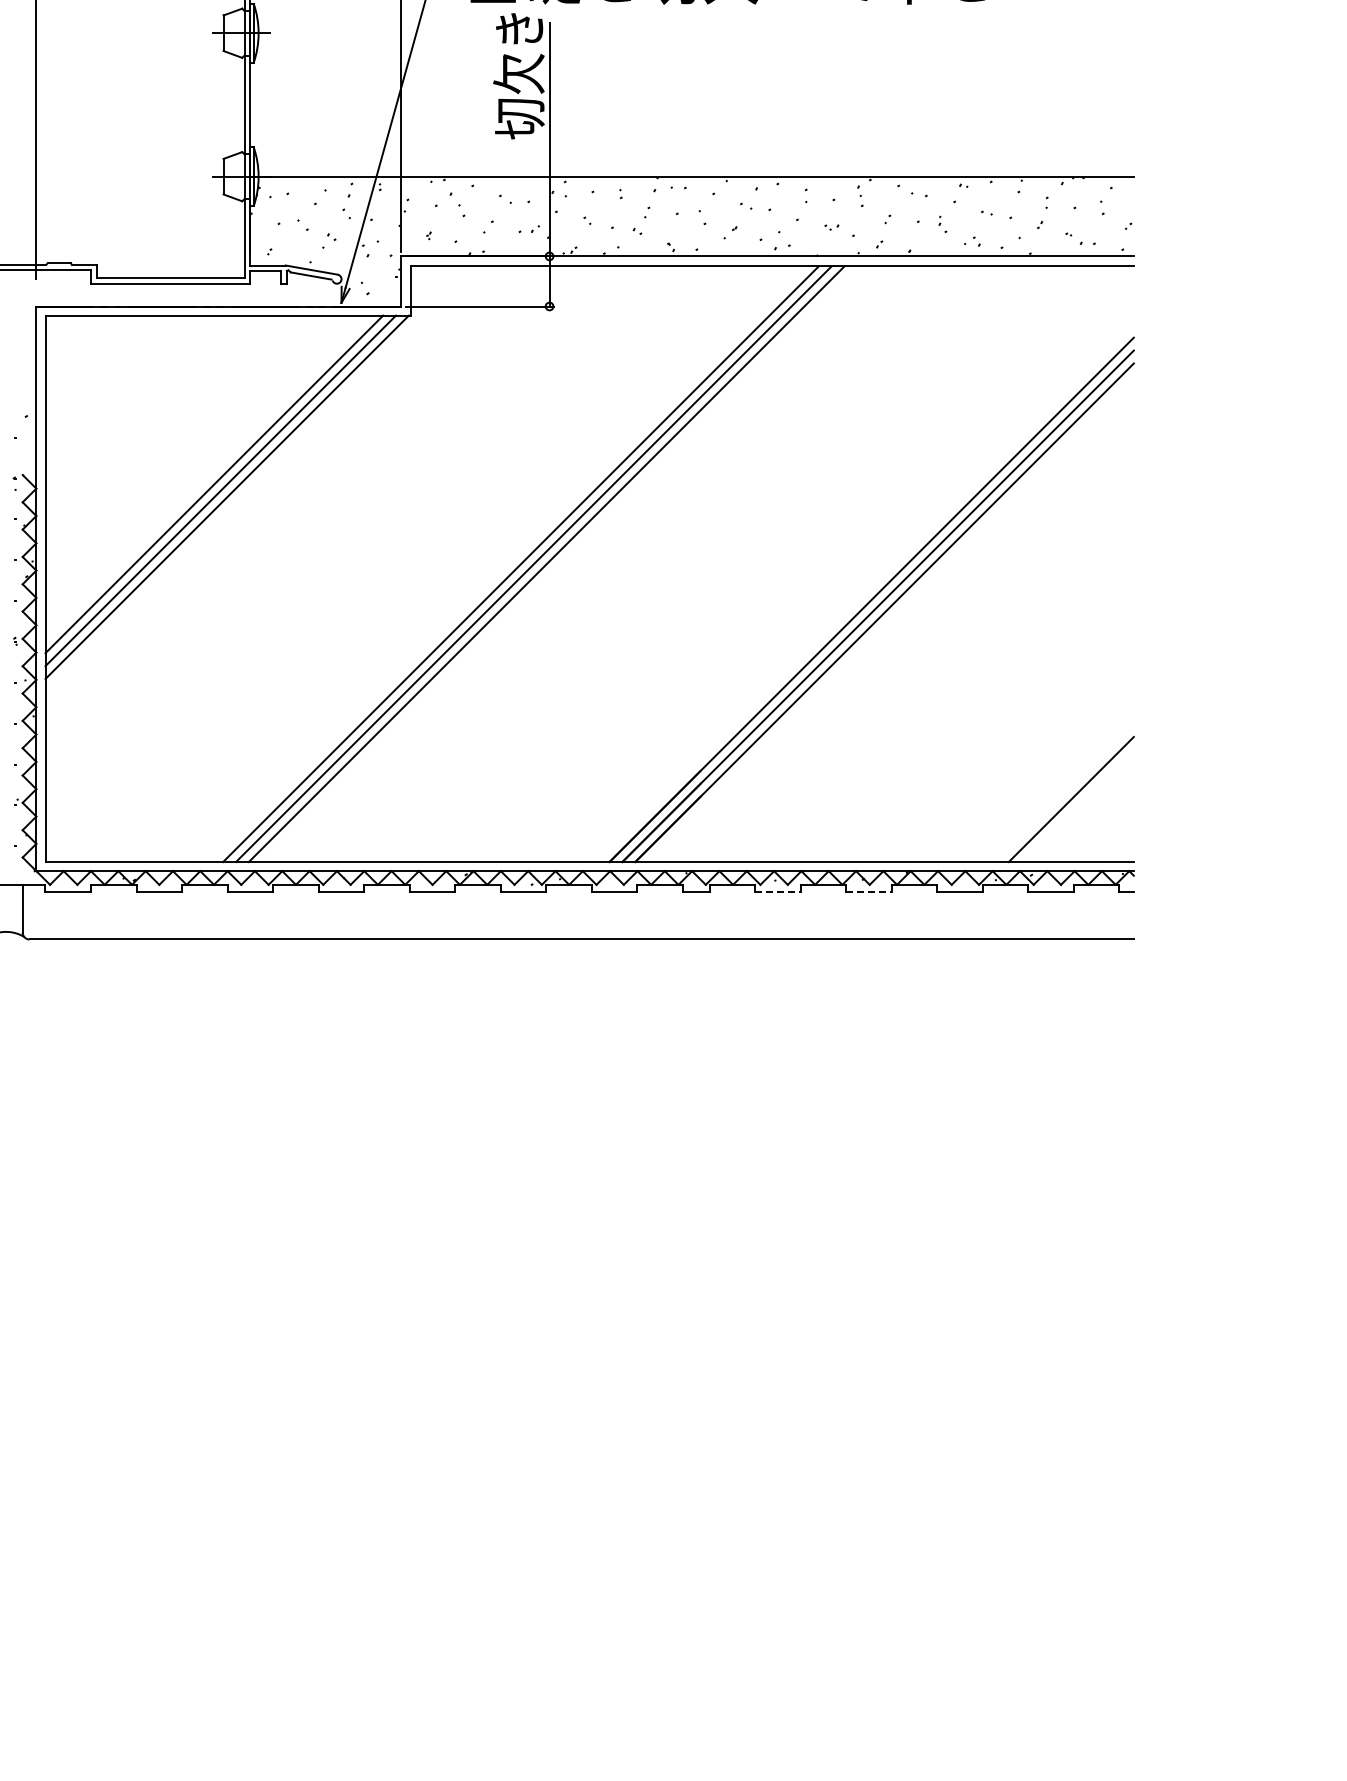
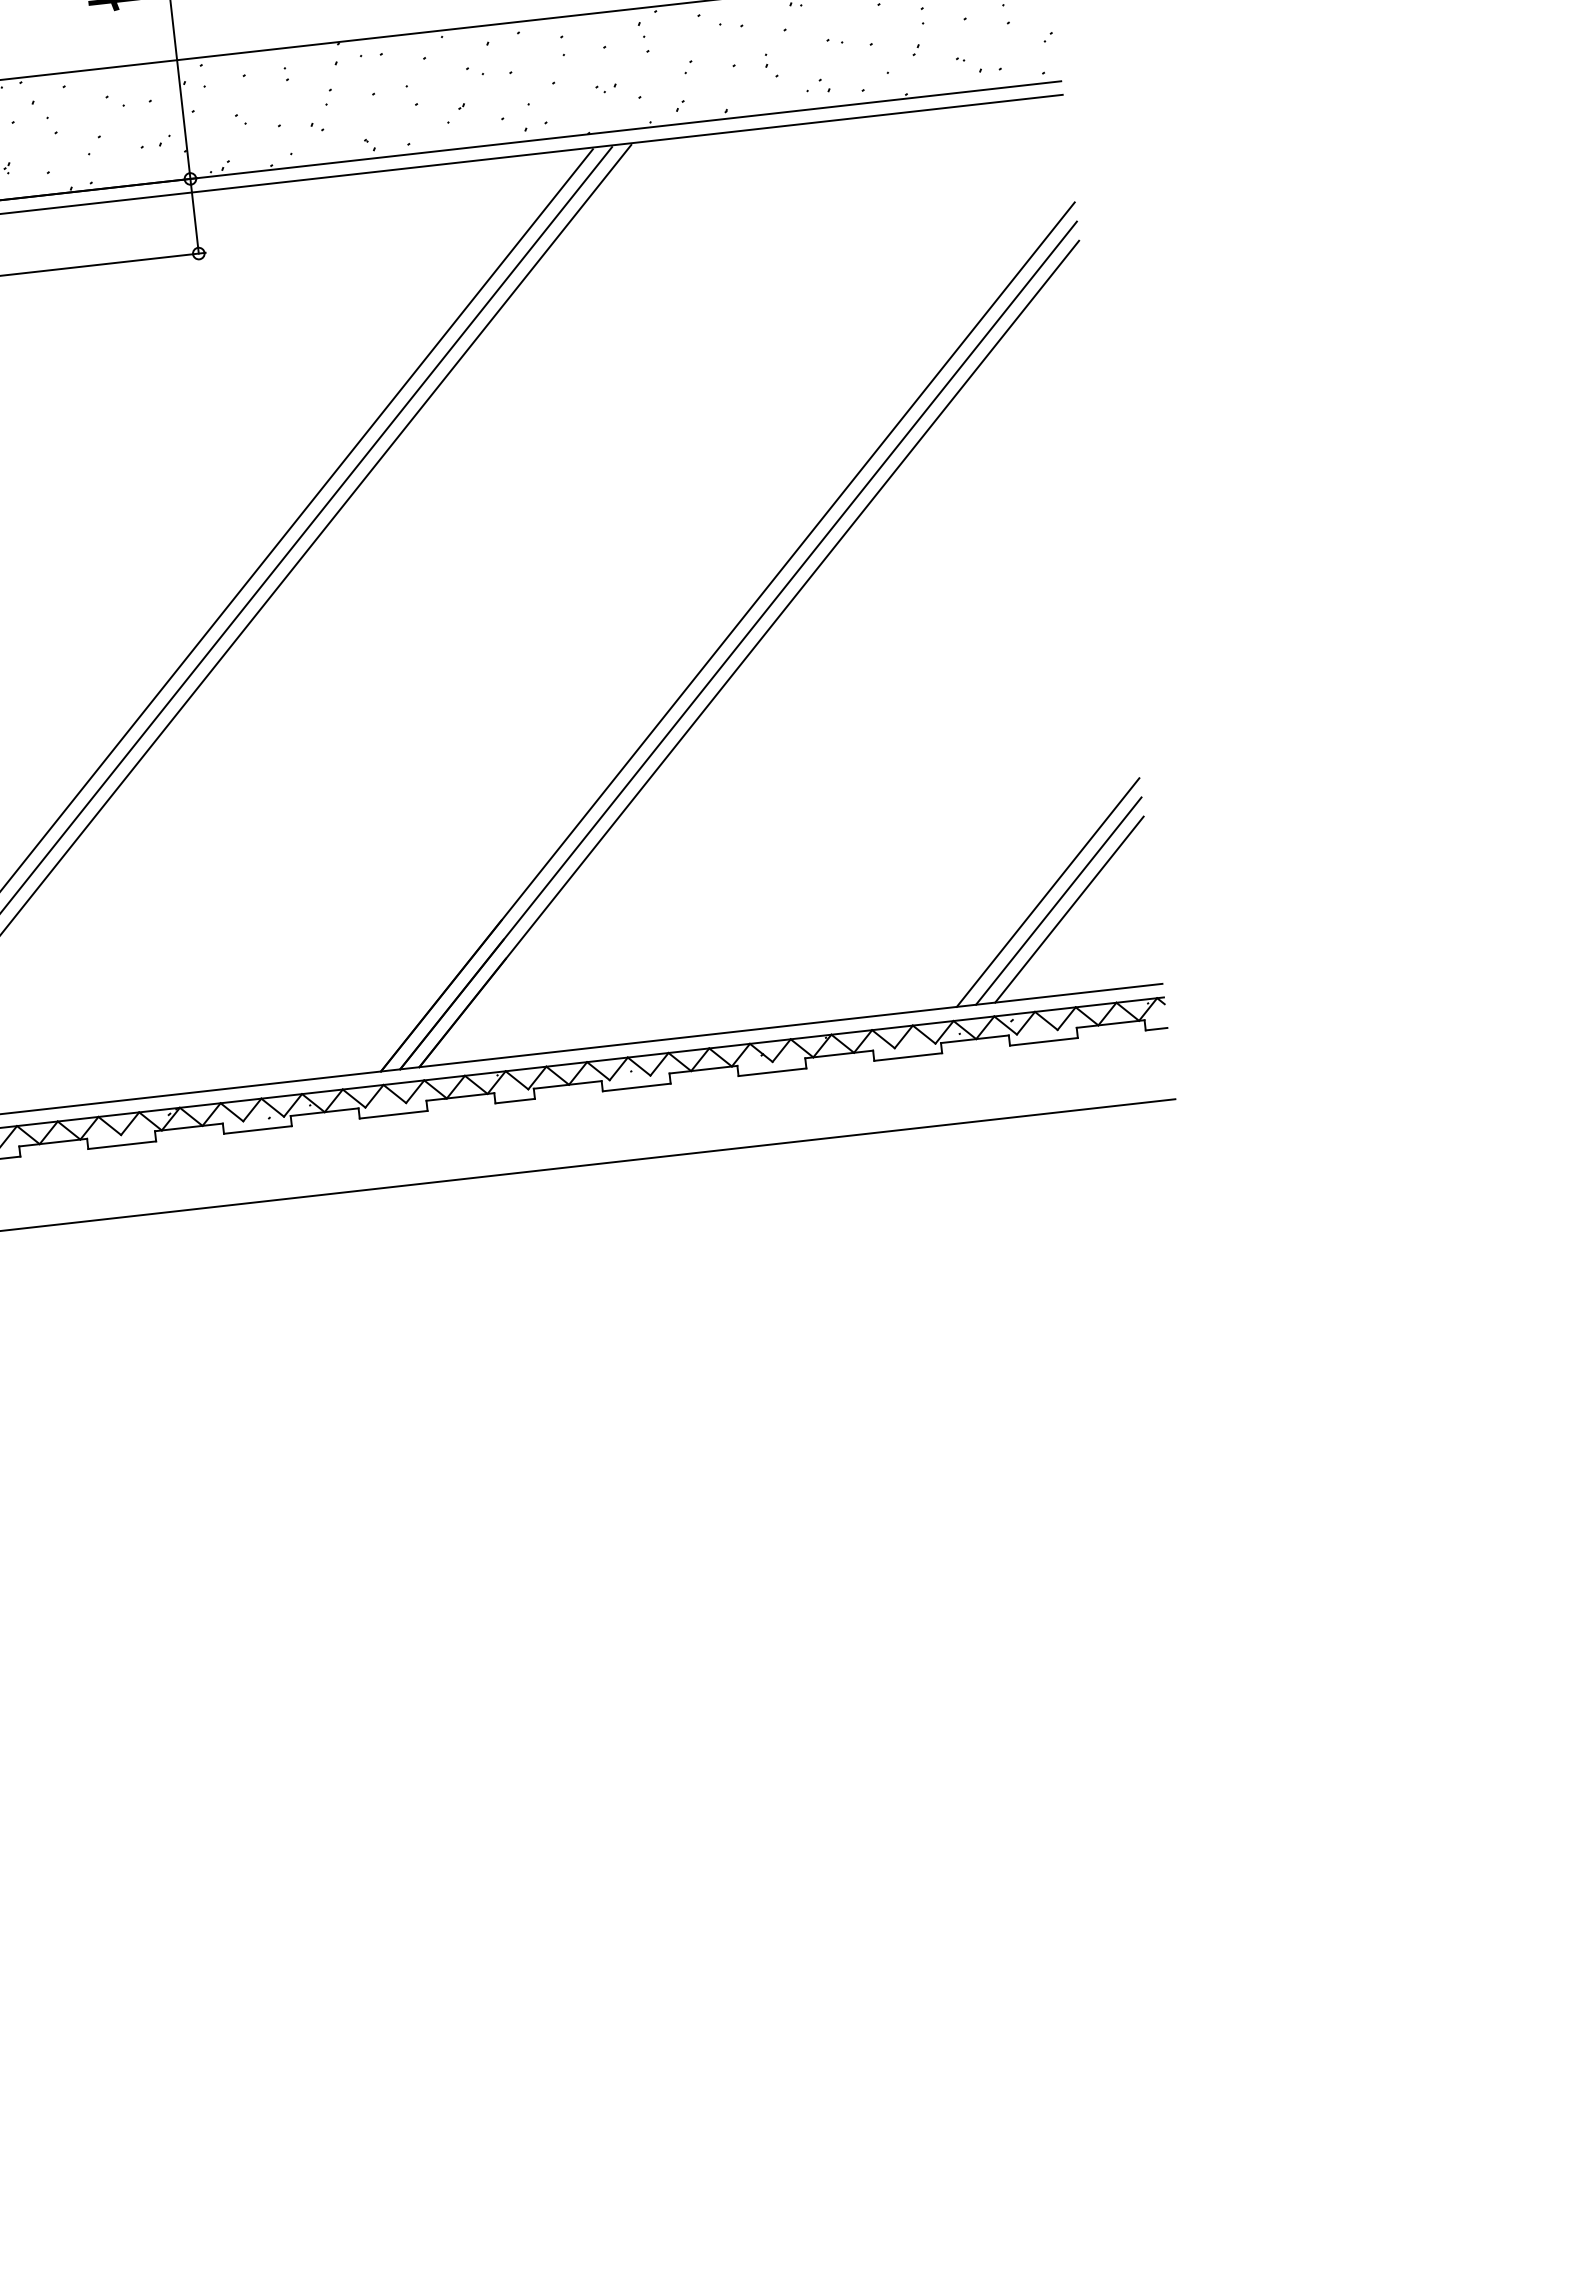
line: (1064, 793) -> (1047, 893), added
line: (1077, 805) -> (1068, 908), added
line: (777, 891) -> (636, 1087), dashed -> solid
line: (868, 891) -> (771, 1072), dashed -> solid

